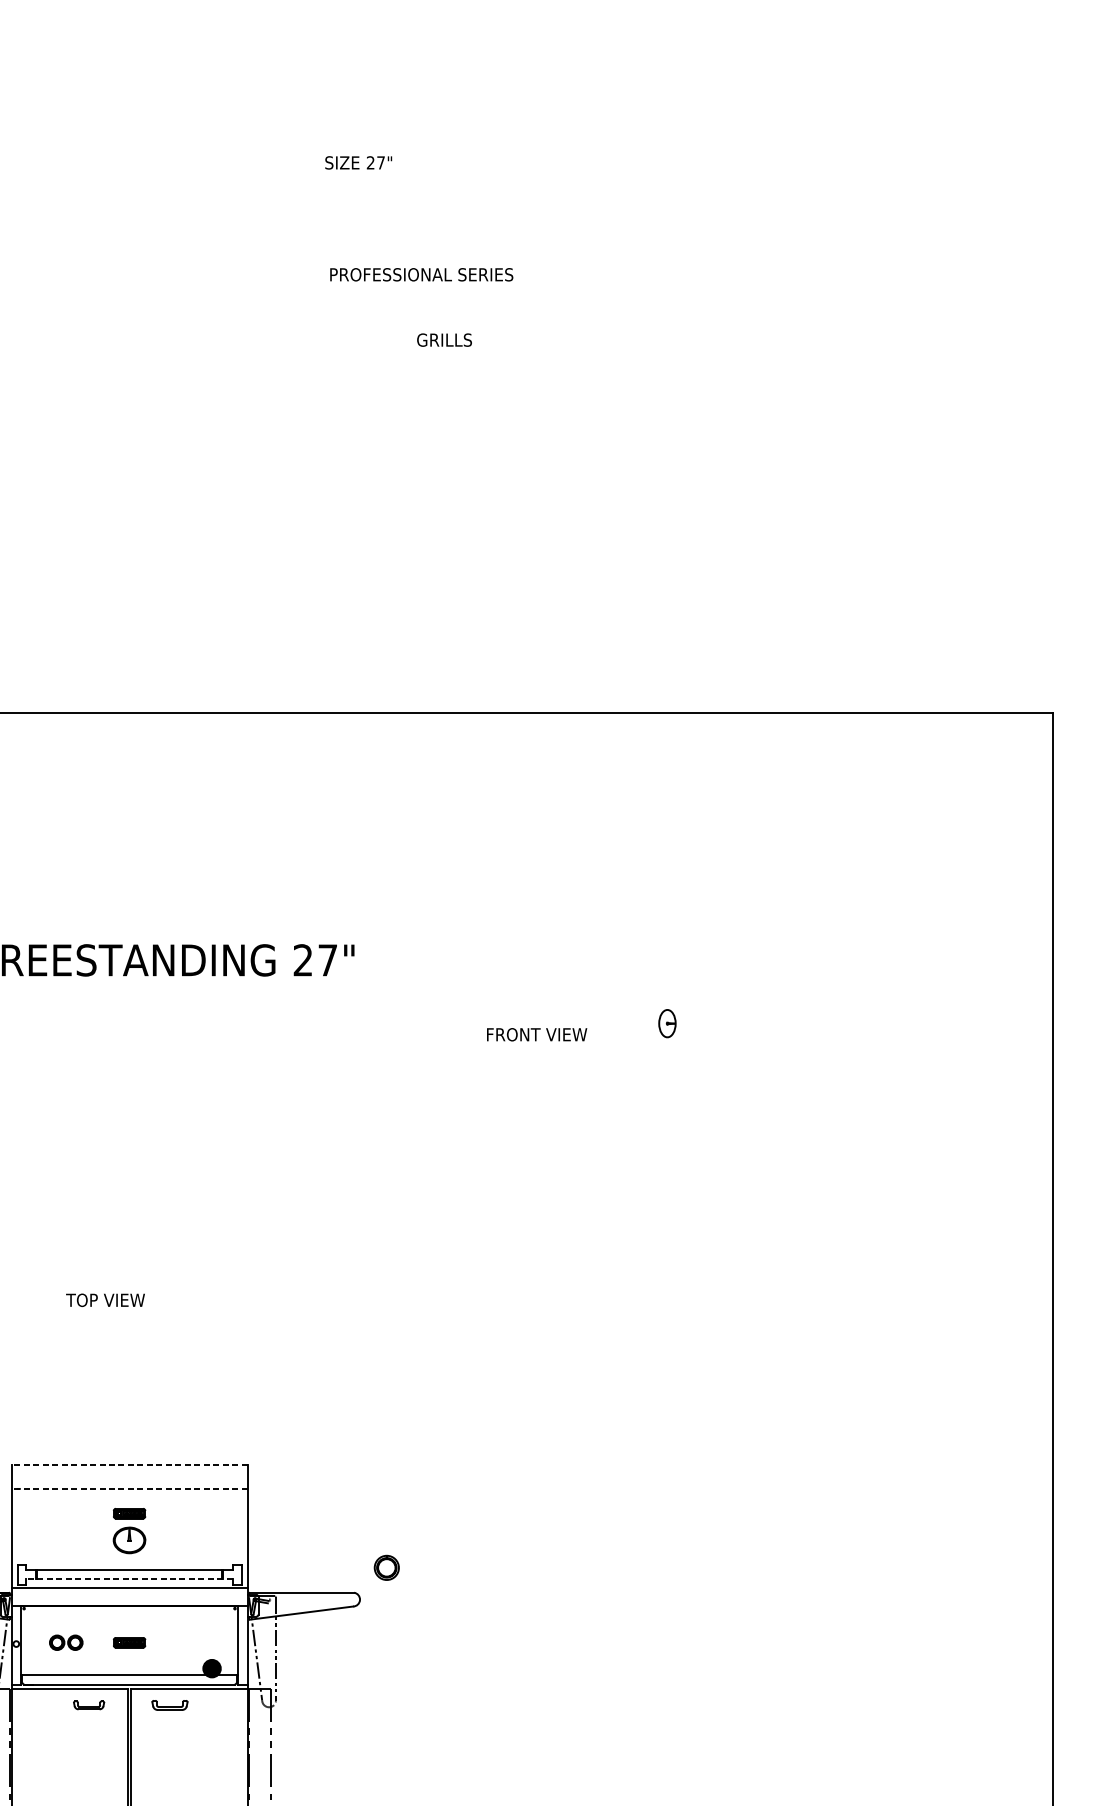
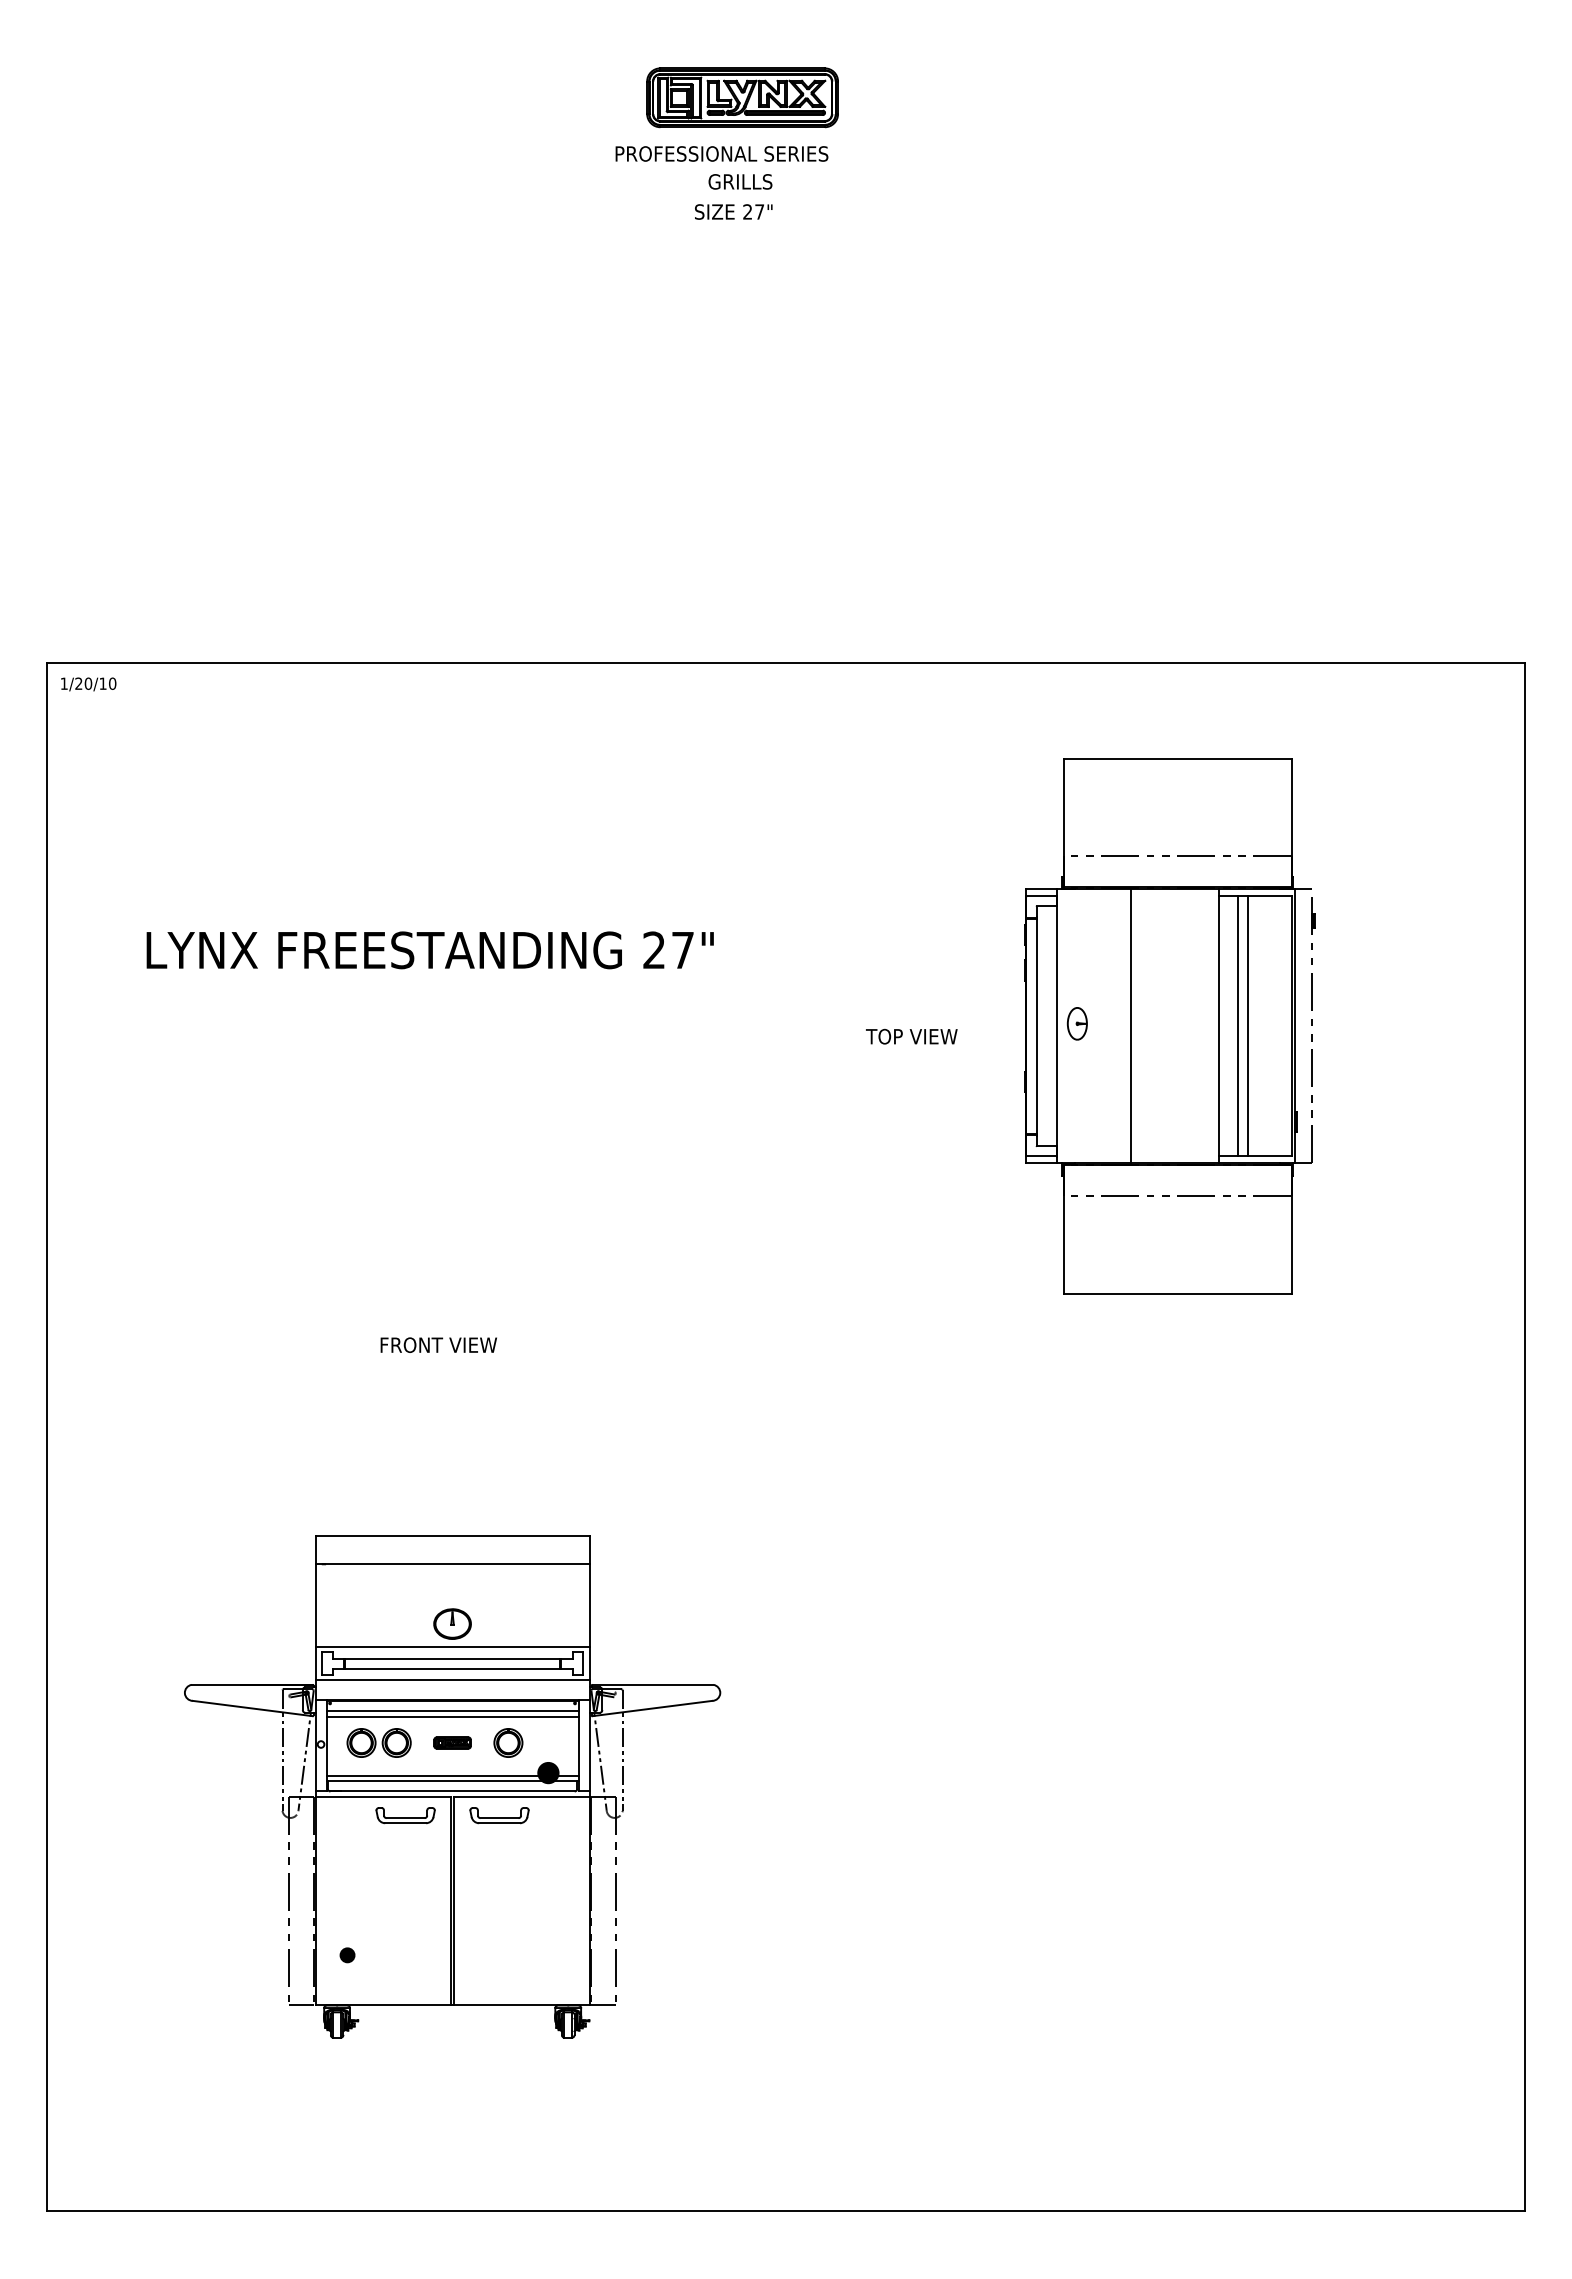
text: (358, 162) -> (733, 211), moved
part: (379, 226) -> (742, 97), added
text: (421, 274) -> (721, 153), moved
text: (444, 339) -> (740, 181), moved
part: (746, 1025) -> (1169, 1026), added
text: (536, 1034) -> (925, 1036), FRONT VIEW -> TOP VIEW
text: (116, 1300) -> (437, 1345), TOP VIEW -> FRONT VIEW
line: (129, 1465) -> (452, 1536), dashed -> solid
line: (129, 1489) -> (452, 1564), dashed -> solid
part: (129, 1513) -> (452, 1592), removed
line: (129, 1560) -> (452, 1647), added
part: (386, 1567) -> (508, 1742), moved
line: (129, 1578) -> (452, 1668), dashed -> solid
line: (129, 1614) -> (452, 1710), added
line: (129, 1620) -> (452, 1717), added
part: (65, 1642) -> (378, 1742), size x1.67
line: (129, 1670) -> (452, 1775), added
part: (89, 1705) -> (405, 1815), size x1.67
part: (169, 1705) -> (499, 1815), size x1.43

